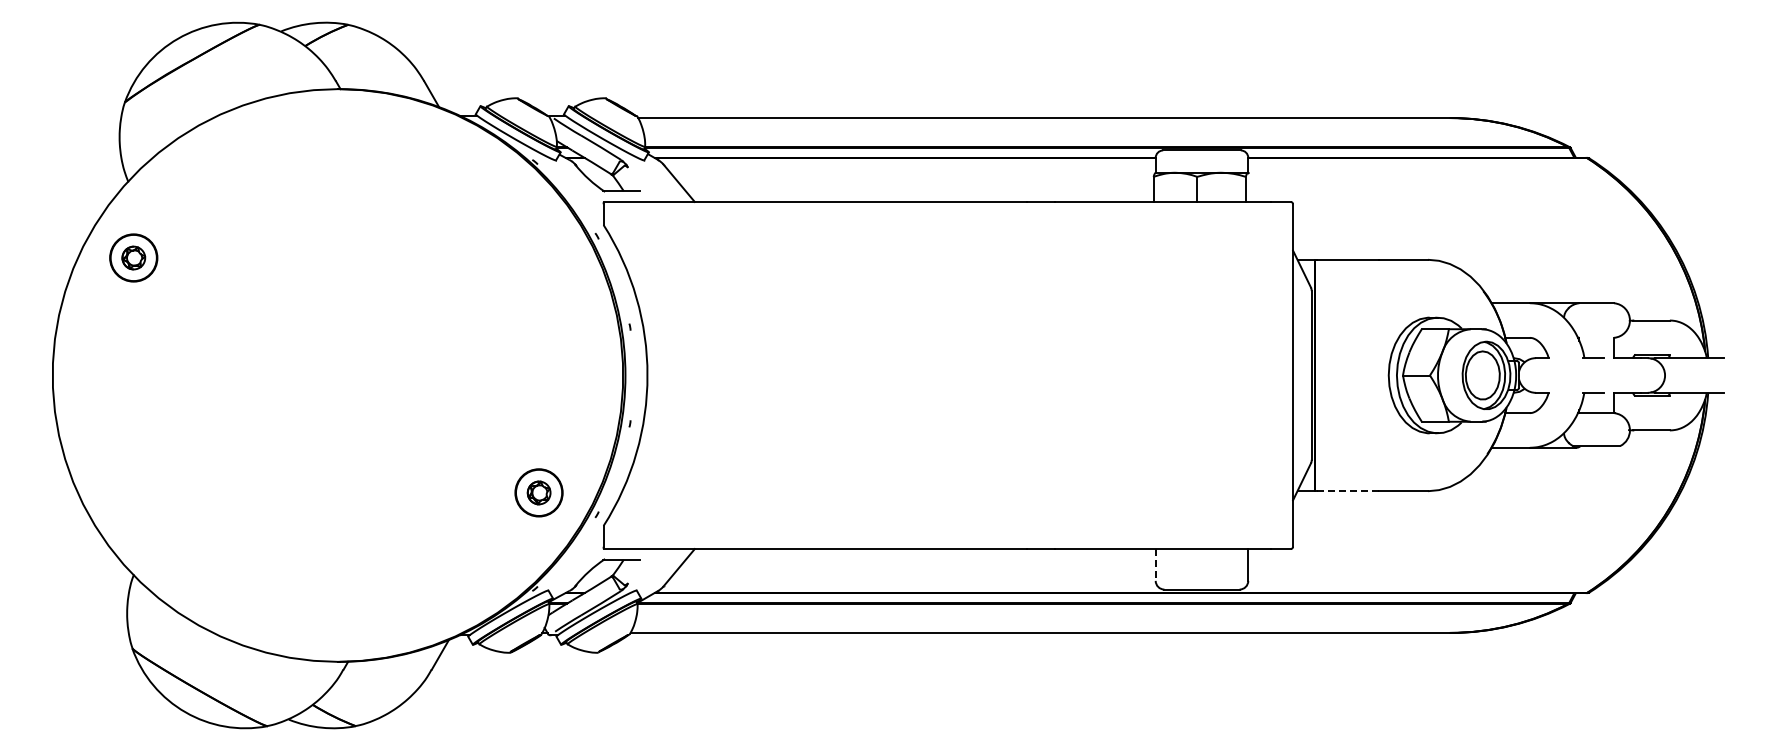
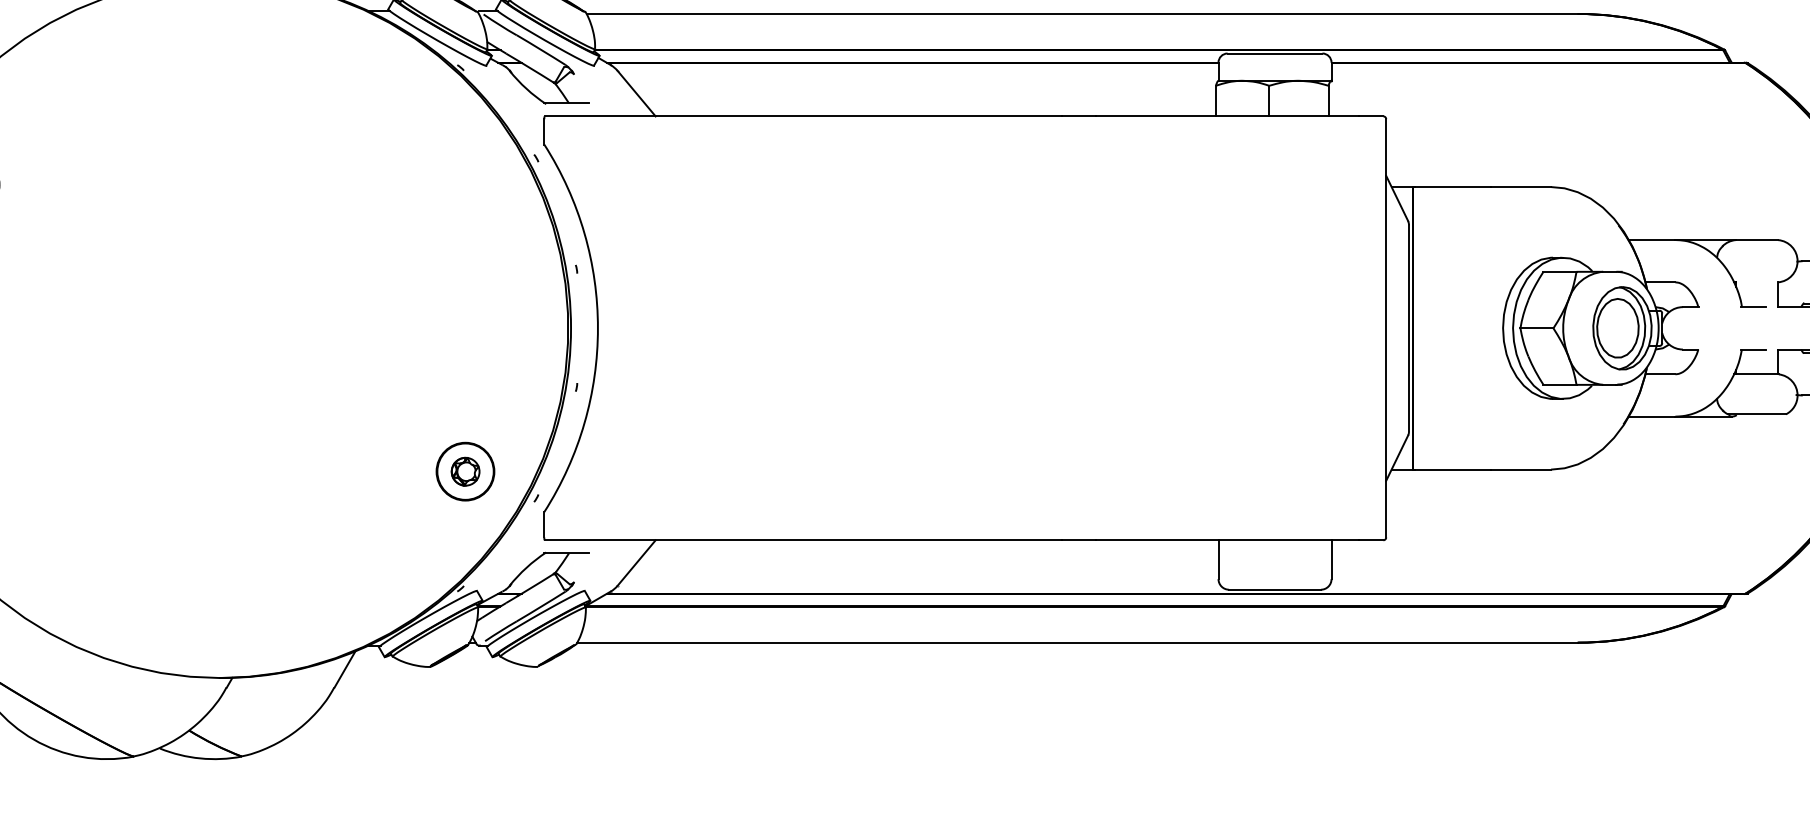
line: (1347, 491) -> (1452, 469), dashed -> solid
line: (1155, 564) -> (1218, 559), dashed -> solid

